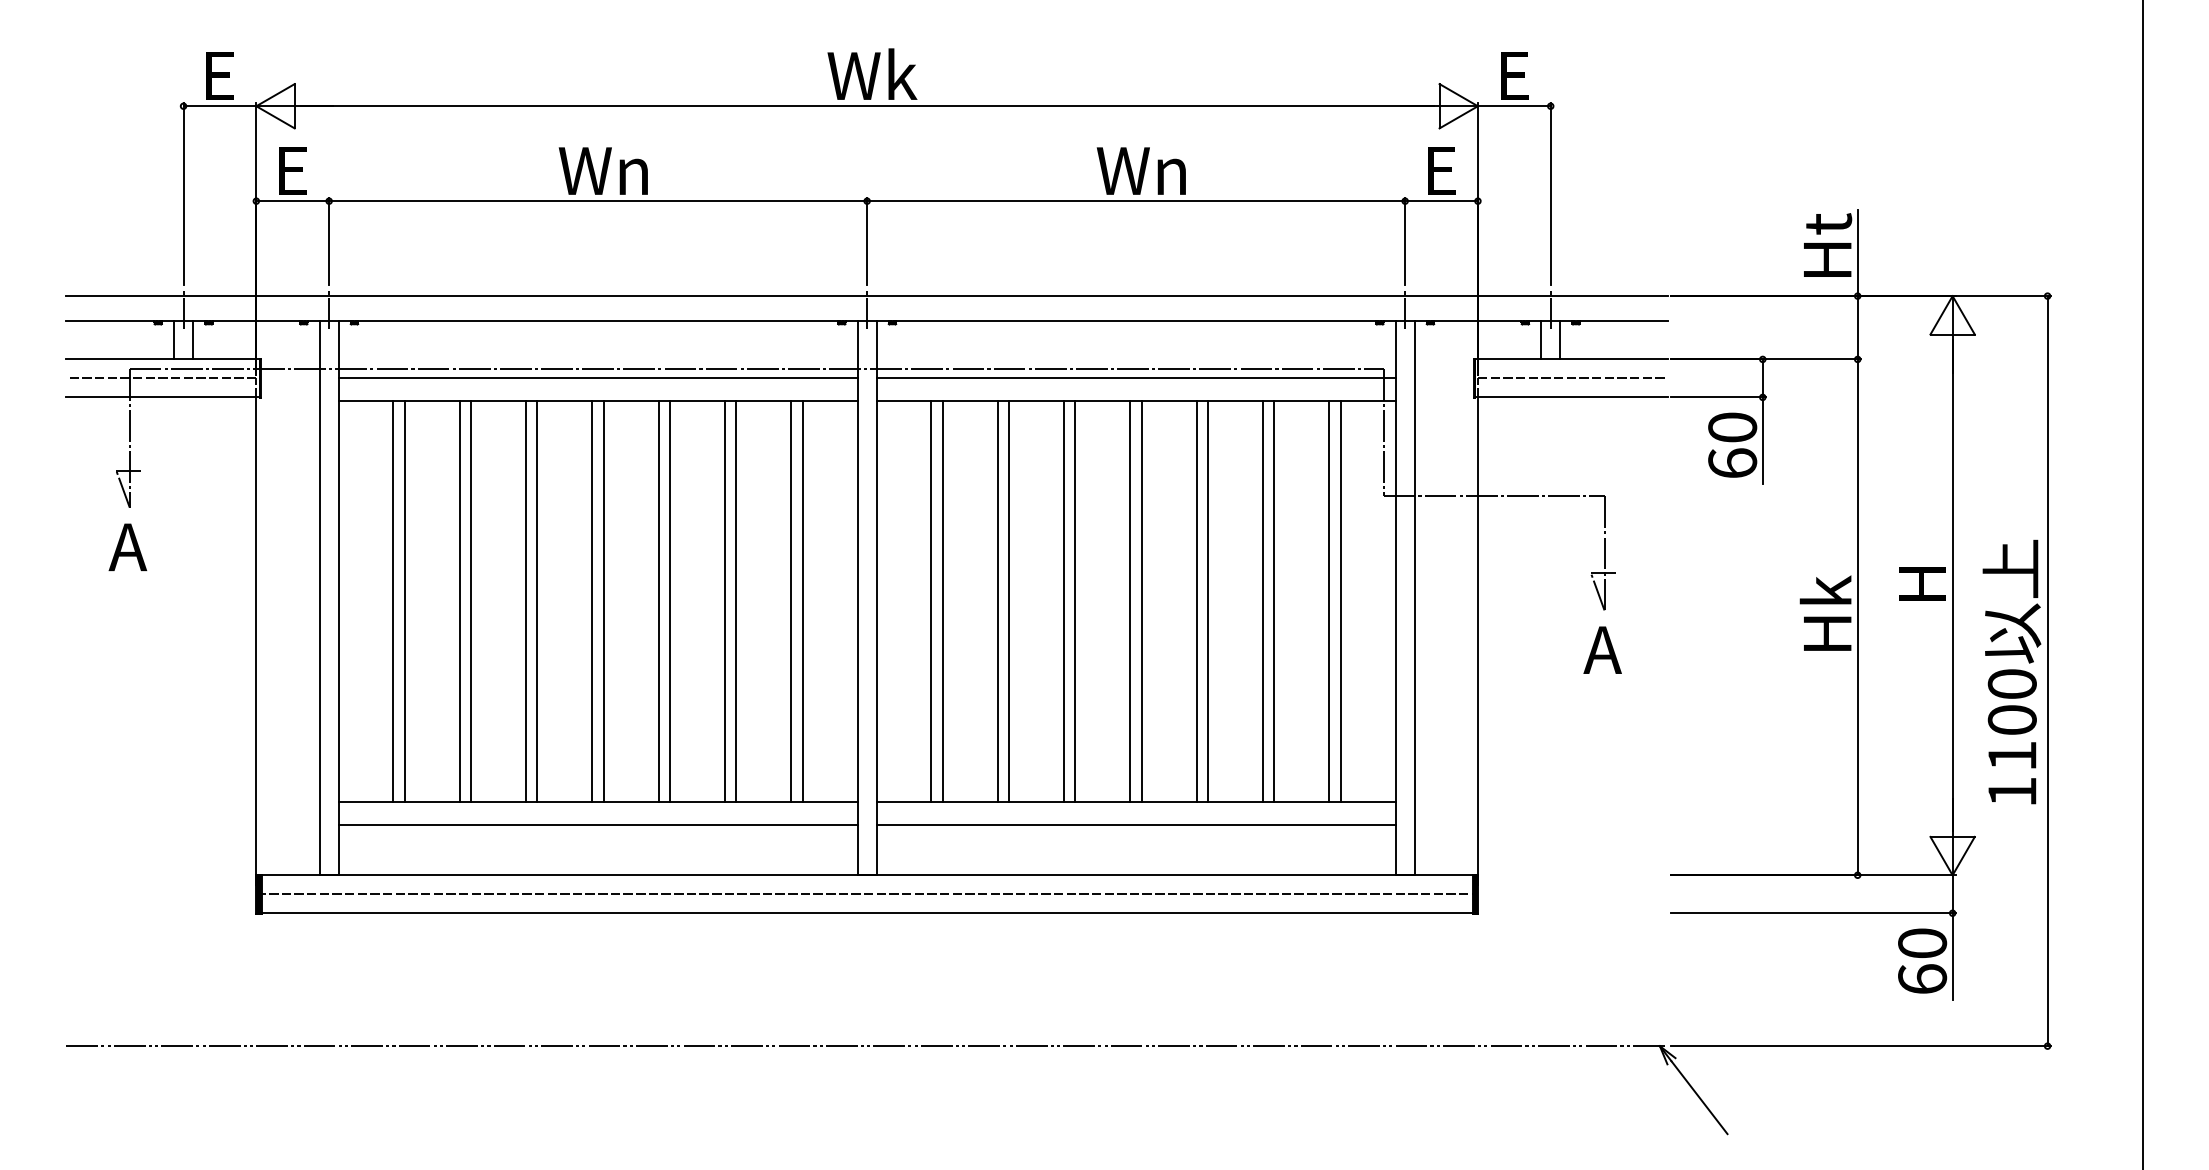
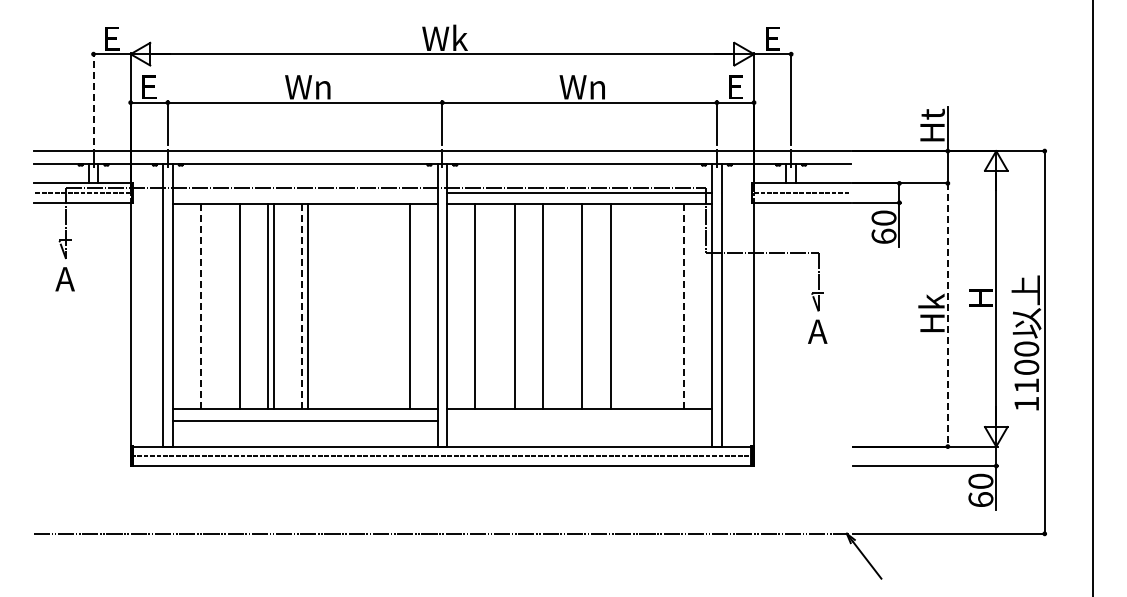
line: (183, 193) -> (93, 98), solid -> dashed
line: (596, 379) -> (304, 193), removed
line: (393, 600) -> (200, 306), solid -> dashed
line: (404, 600) -> (206, 306), removed
line: (459, 600) -> (234, 306), removed
line: (593, 600) -> (302, 306), solid -> dashed
line: (657, 600) -> (335, 306), removed
line: (669, 600) -> (341, 306), removed
line: (724, 600) -> (369, 306), removed
line: (736, 600) -> (375, 306), removed
line: (790, 600) -> (403, 306), removed
line: (941, 600) -> (480, 306), removed
line: (996, 600) -> (508, 306), removed
line: (1075, 600) -> (548, 306), removed
line: (1129, 600) -> (576, 306), removed
line: (1208, 600) -> (616, 306), removed
line: (1263, 600) -> (644, 306), removed
line: (1274, 600) -> (650, 306), removed
line: (1329, 600) -> (678, 306), removed
line: (1341, 600) -> (684, 306), solid -> dashed
line: (1857, 618) -> (947, 315), solid -> dashed
line: (1135, 824) -> (579, 420), removed

